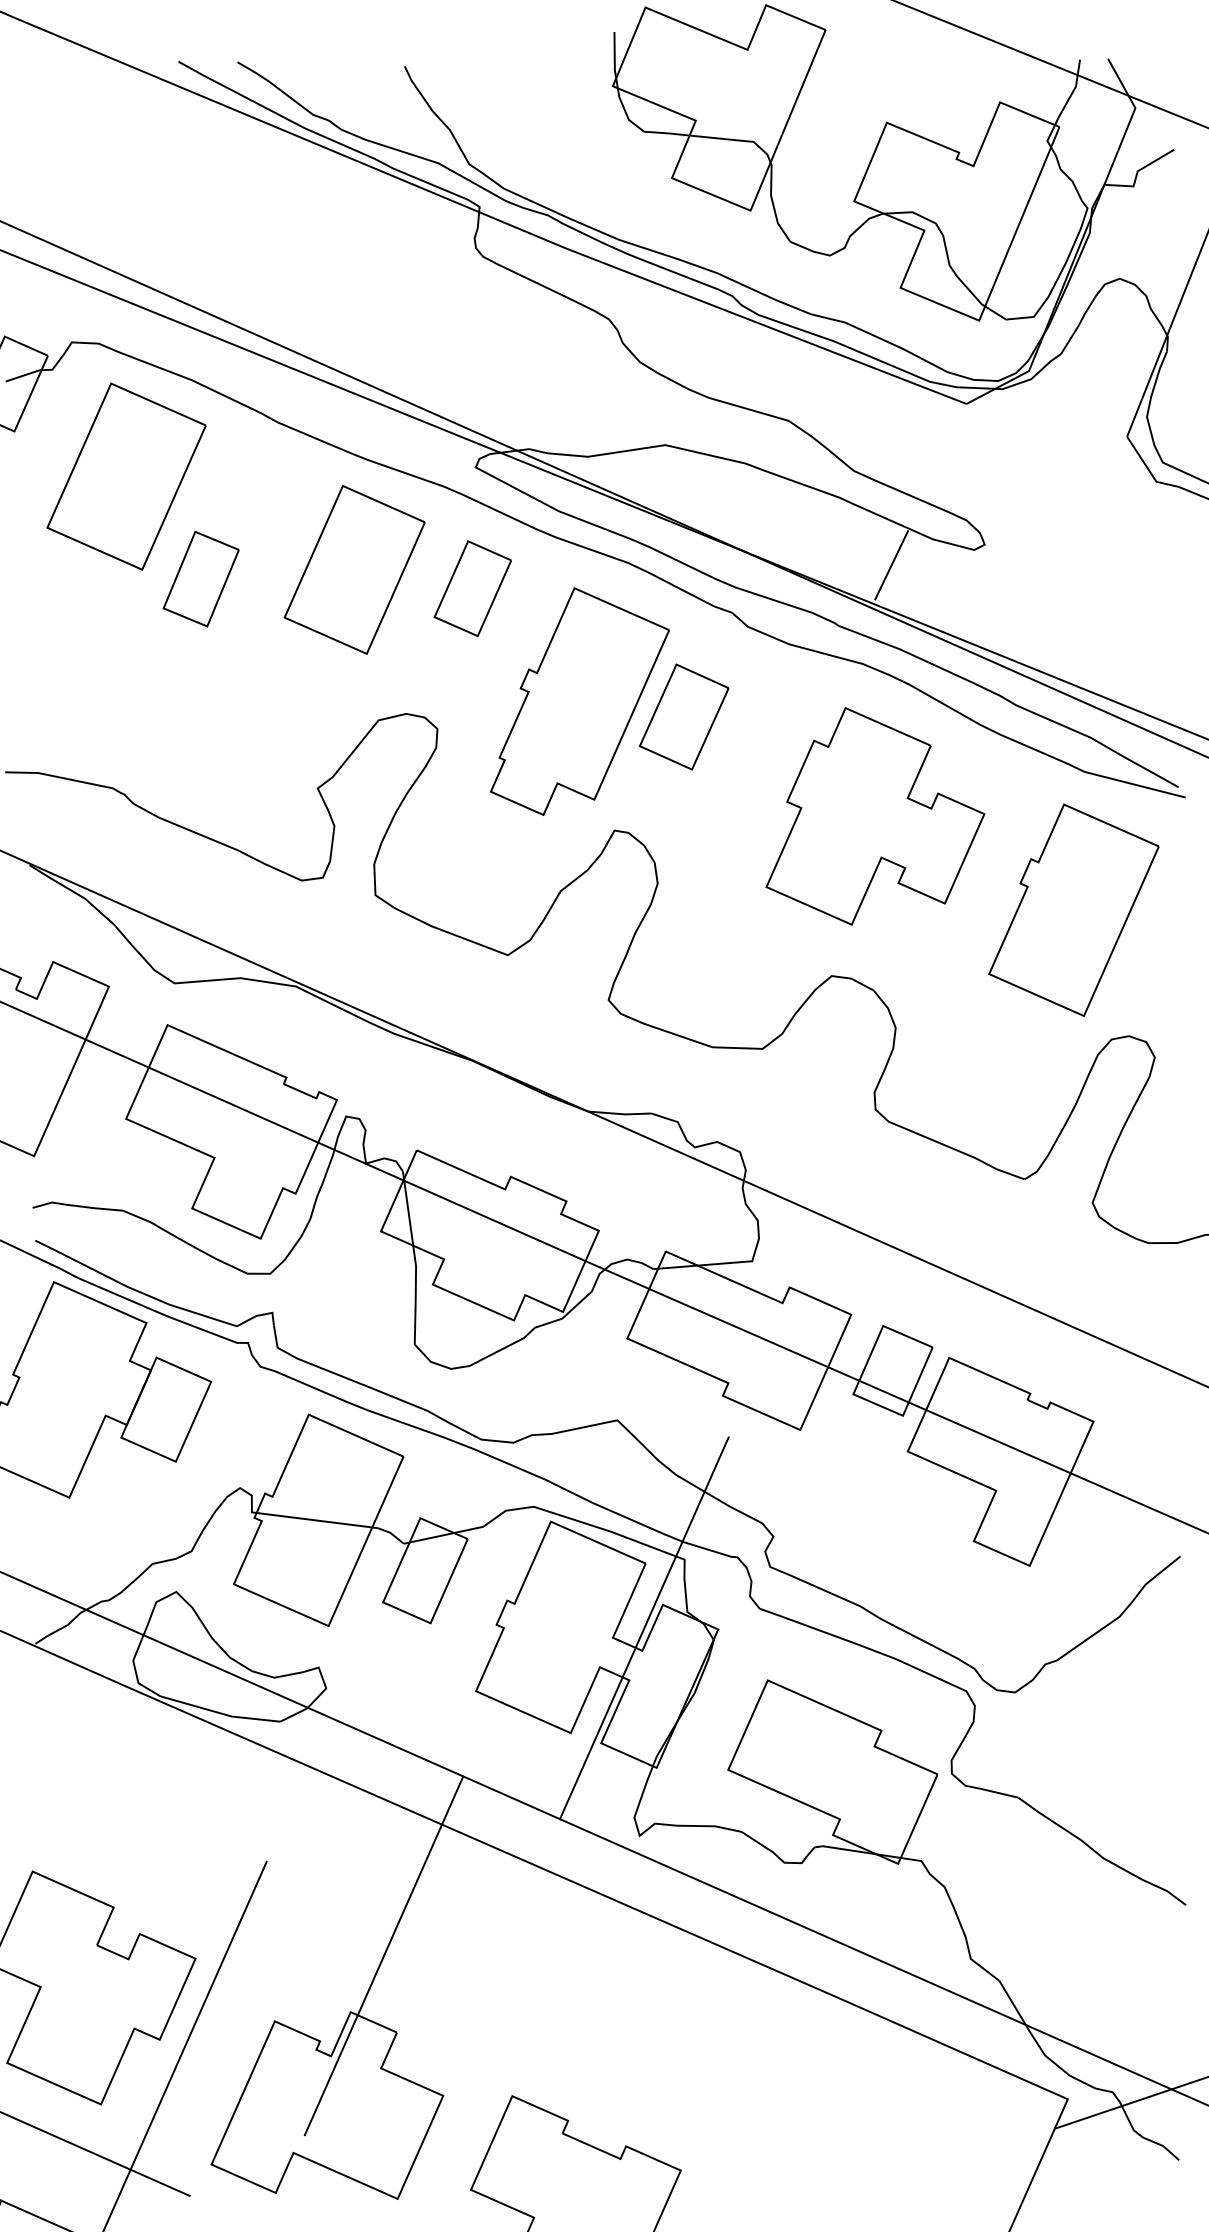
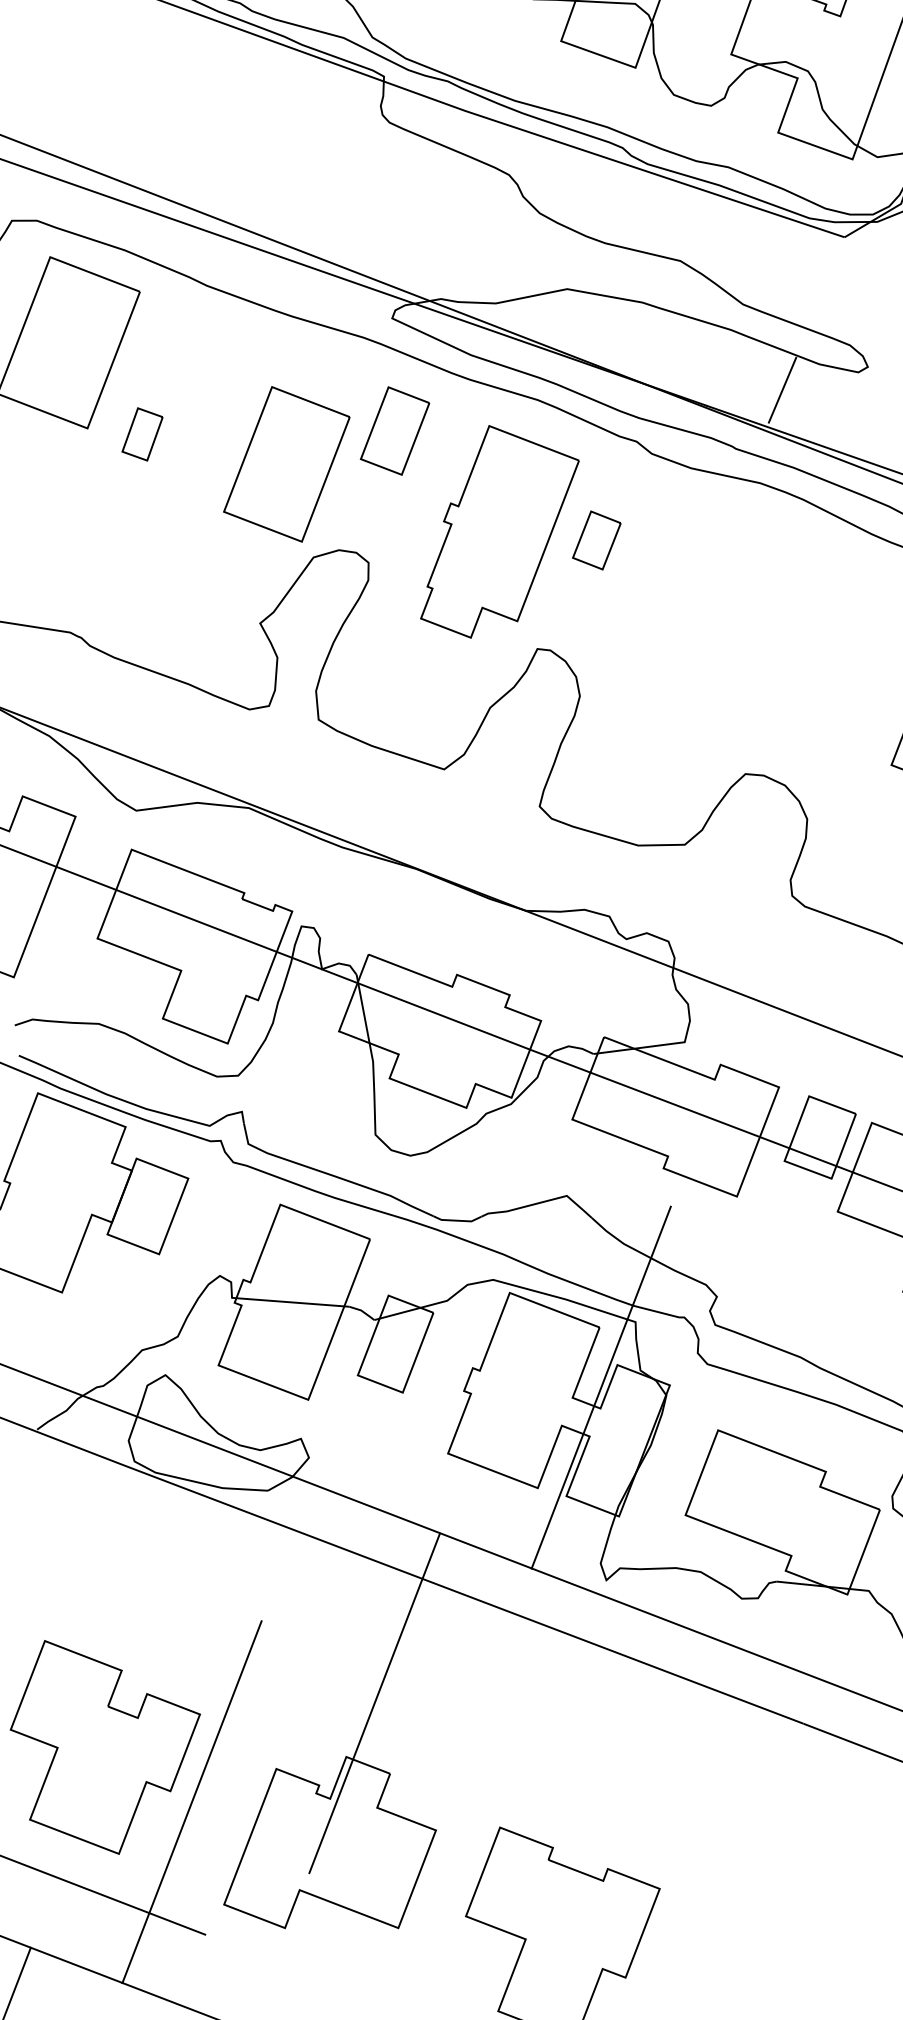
part: (354, 569) -> (286, 464), moved
part: (200, 578) -> (141, 433), size x0.6
part: (683, 716) -> (596, 540), size x0.6
part: (875, 816) -> (778, 624), removed

